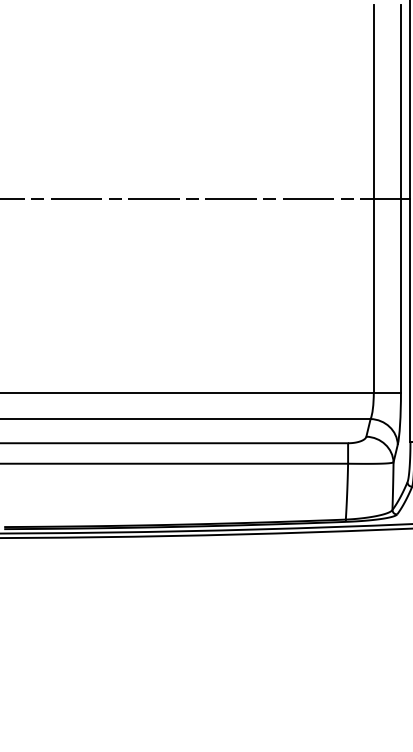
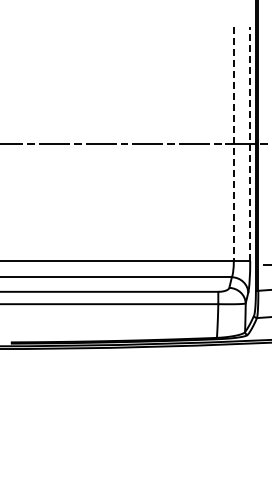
line: (401, 197) -> (250, 143), solid -> dashed
line: (373, 198) -> (233, 144), solid -> dashed

